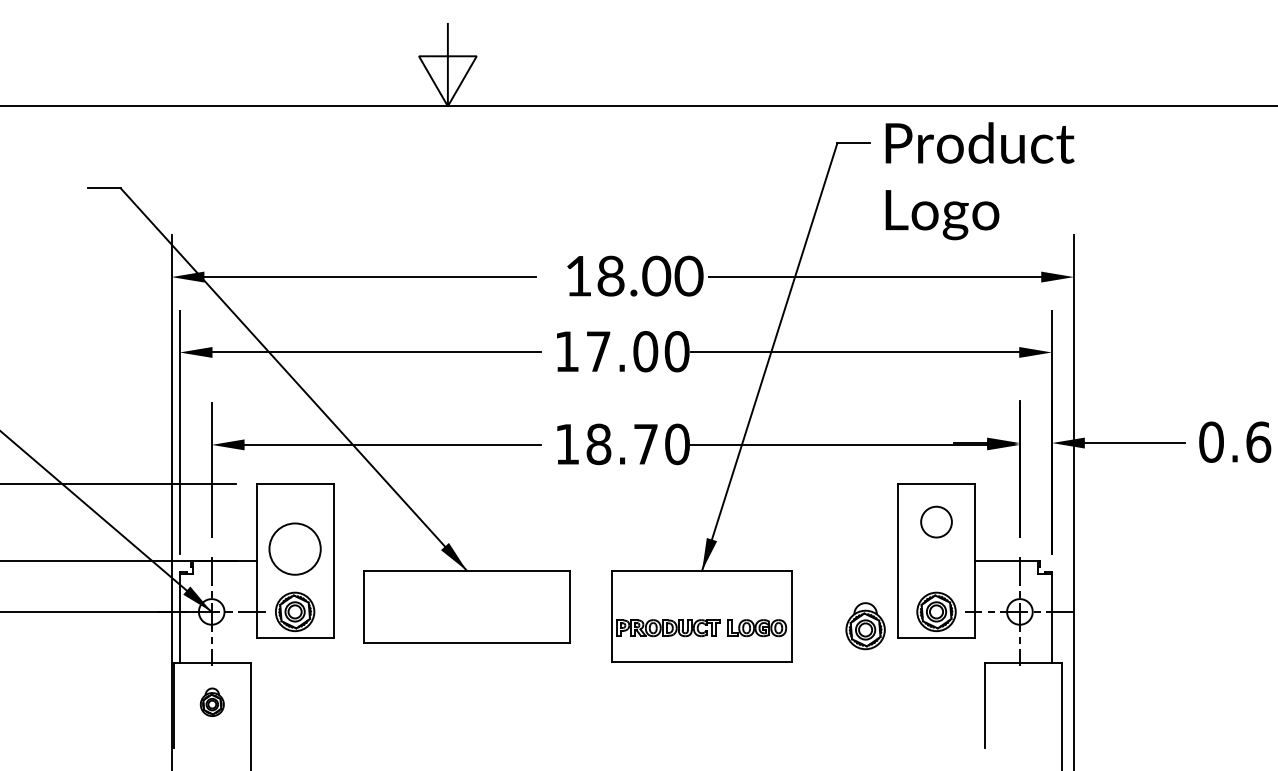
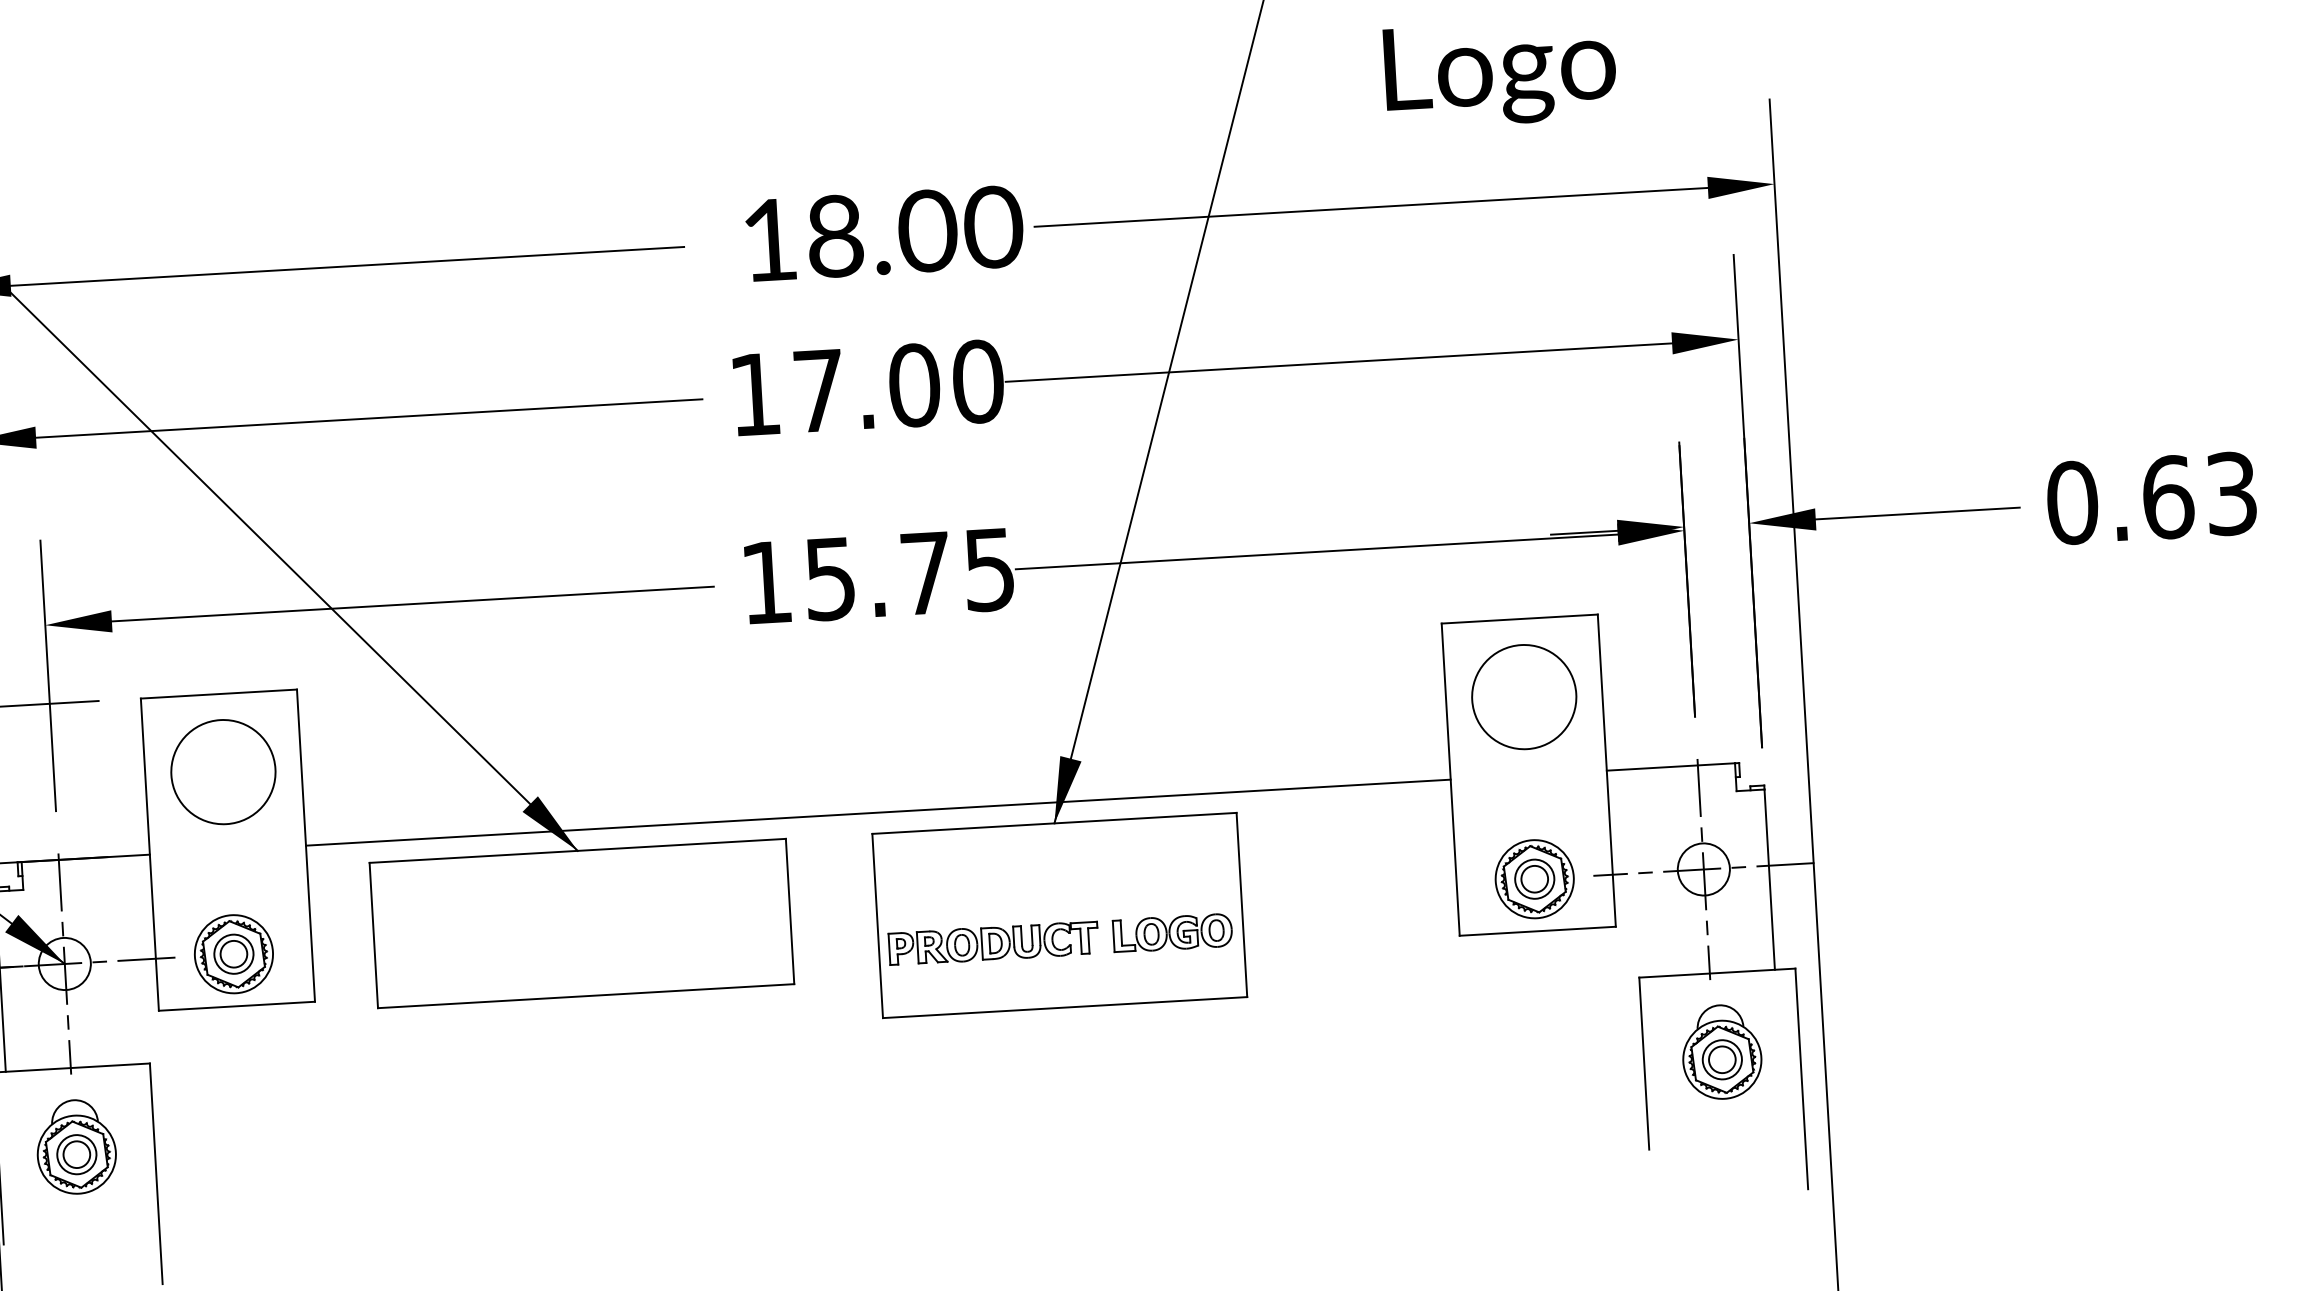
text: (637, 444) -> (908, 574), 18.70 -> 15.75
circle: (936, 521) -> (1524, 695), size x1.67
circle: (294, 548) -> (222, 770), moved
line: (615, 560) -> (877, 812), added
part: (865, 626) -> (1721, 1052), moved
part: (212, 702) -> (76, 1147), size x1.67

